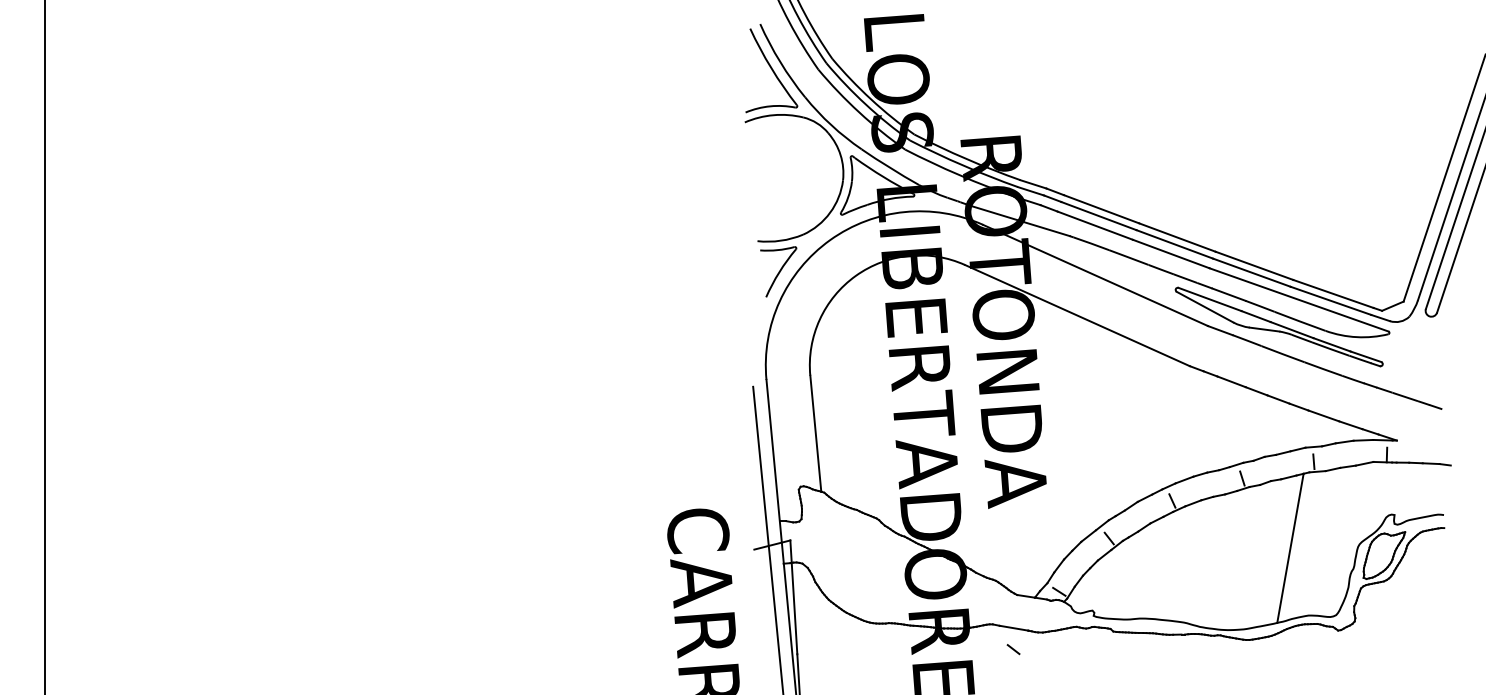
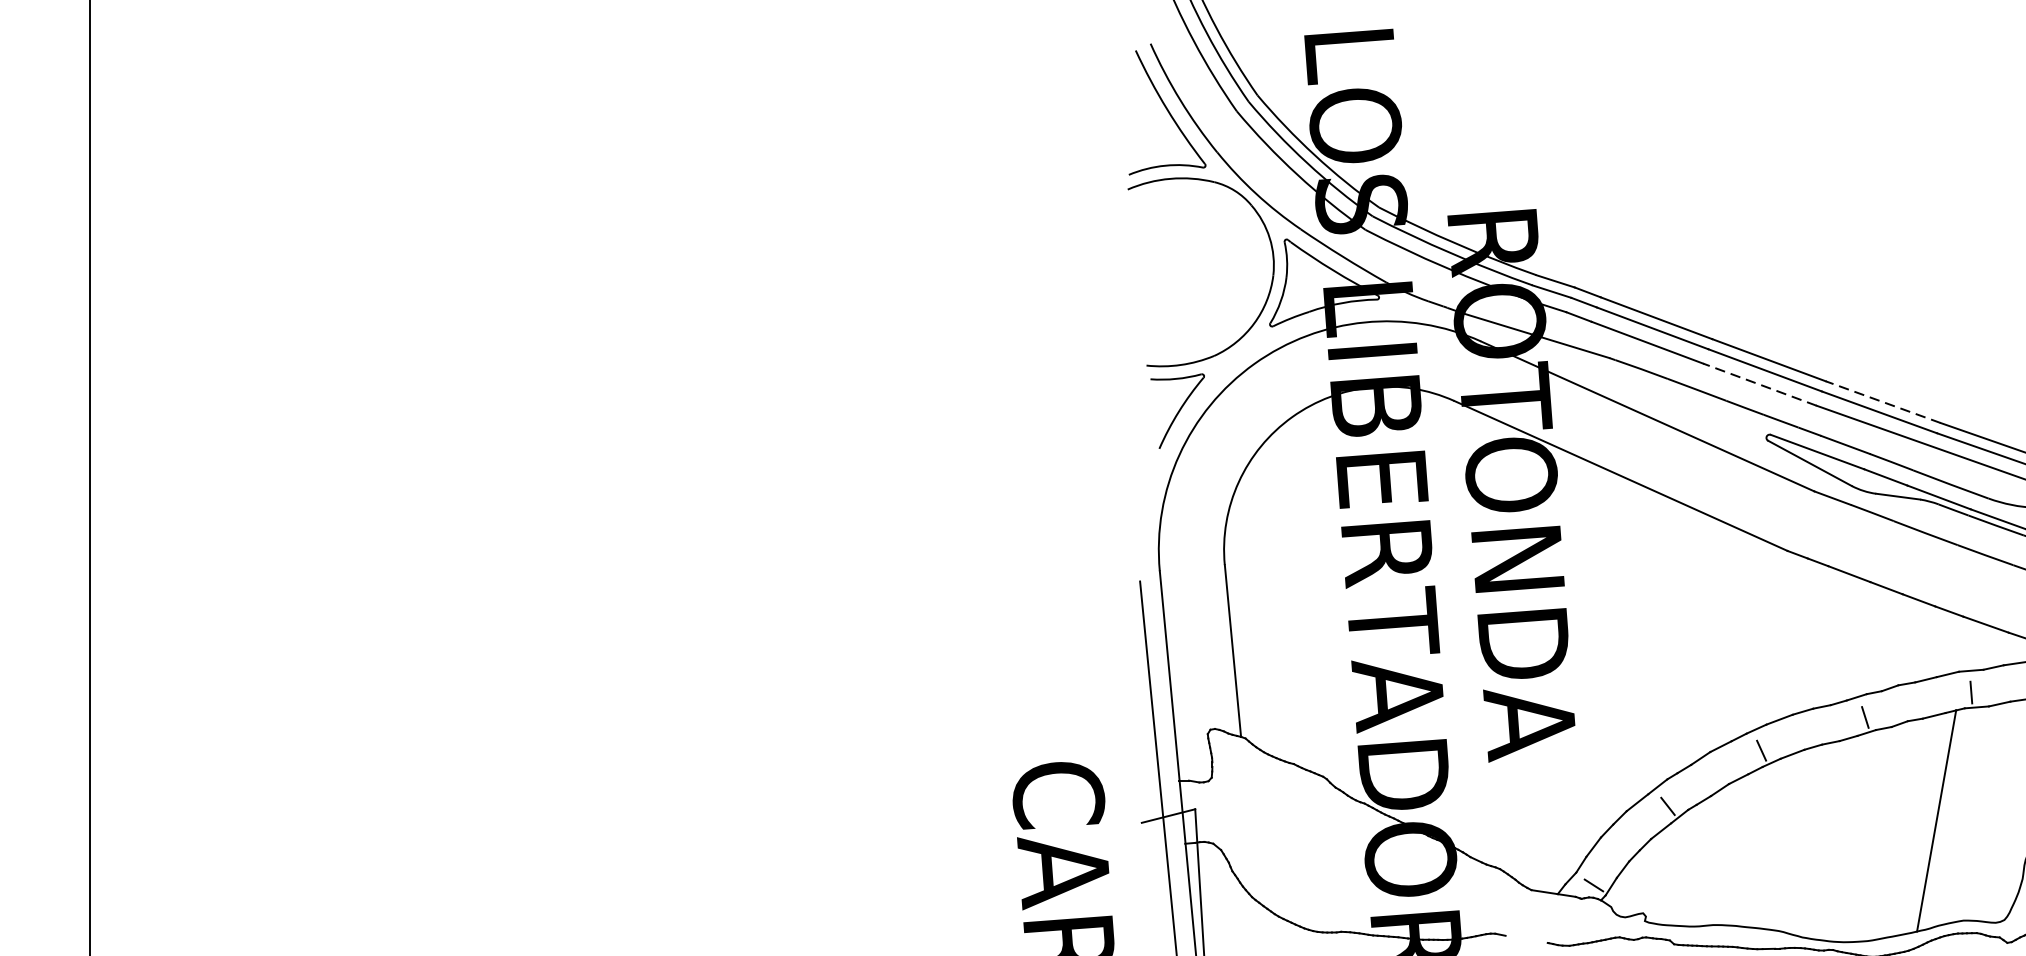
line: (1171, 254) -> (1760, 385), solid -> dashed
line: (1254, 265) -> (1883, 401), solid -> dashed
line: (1013, 627) -> (1526, 938), removed

